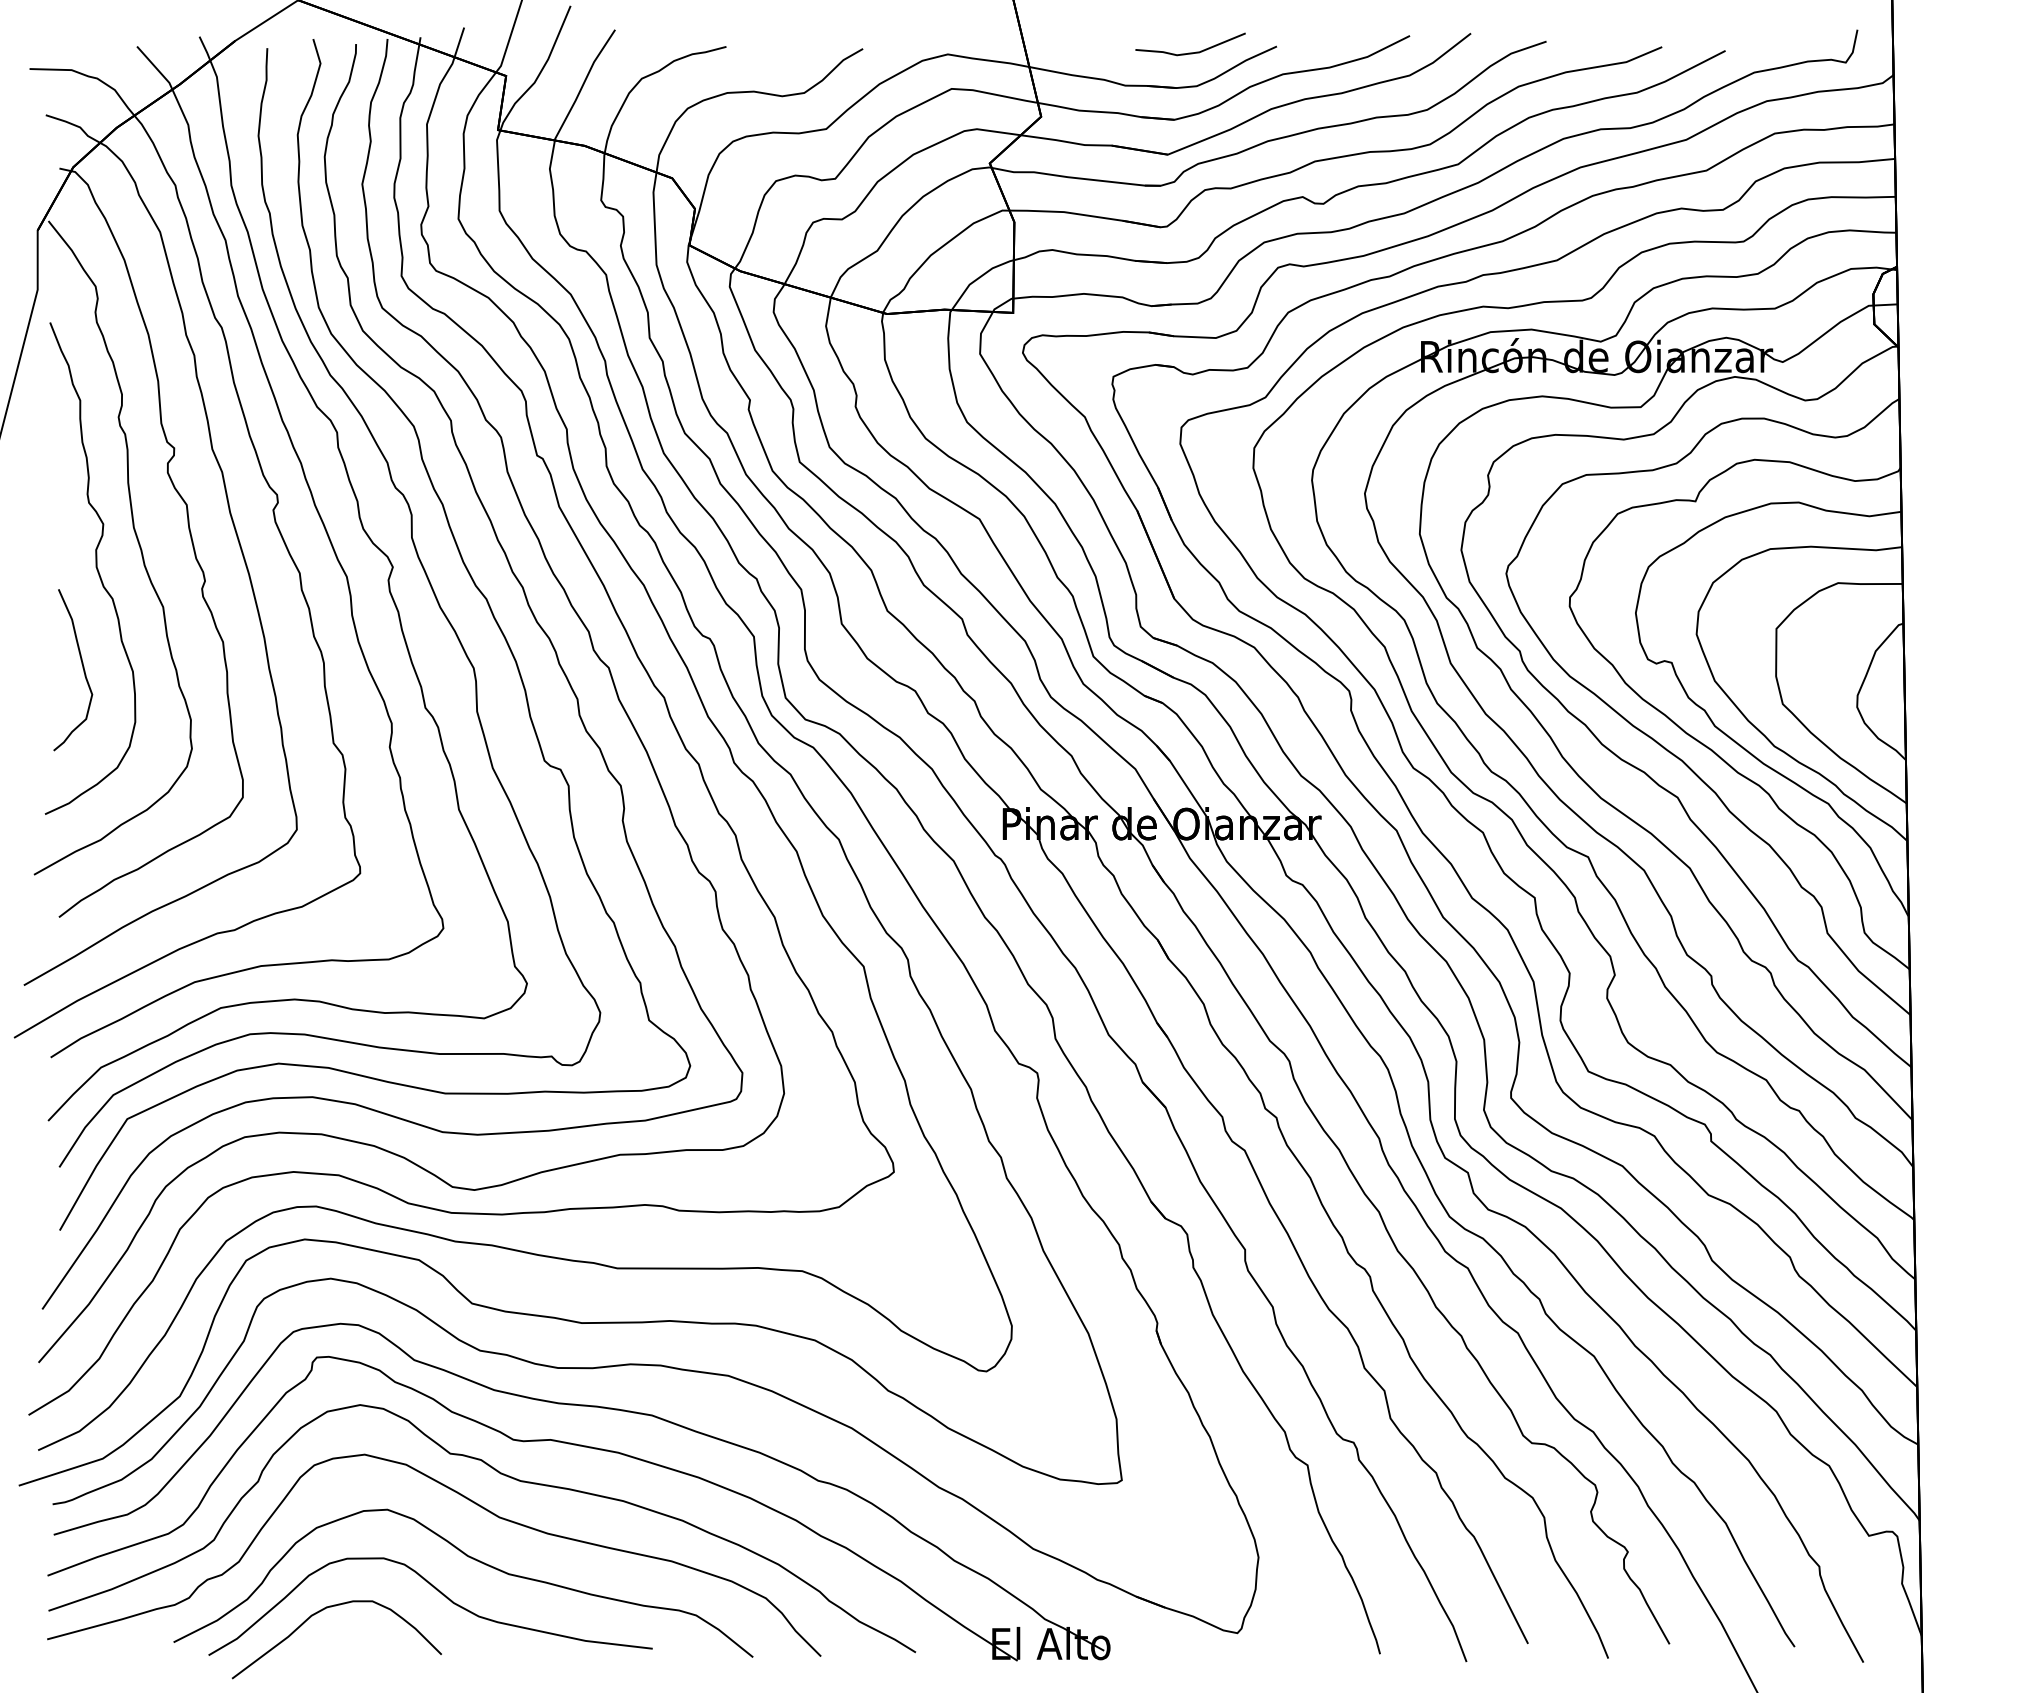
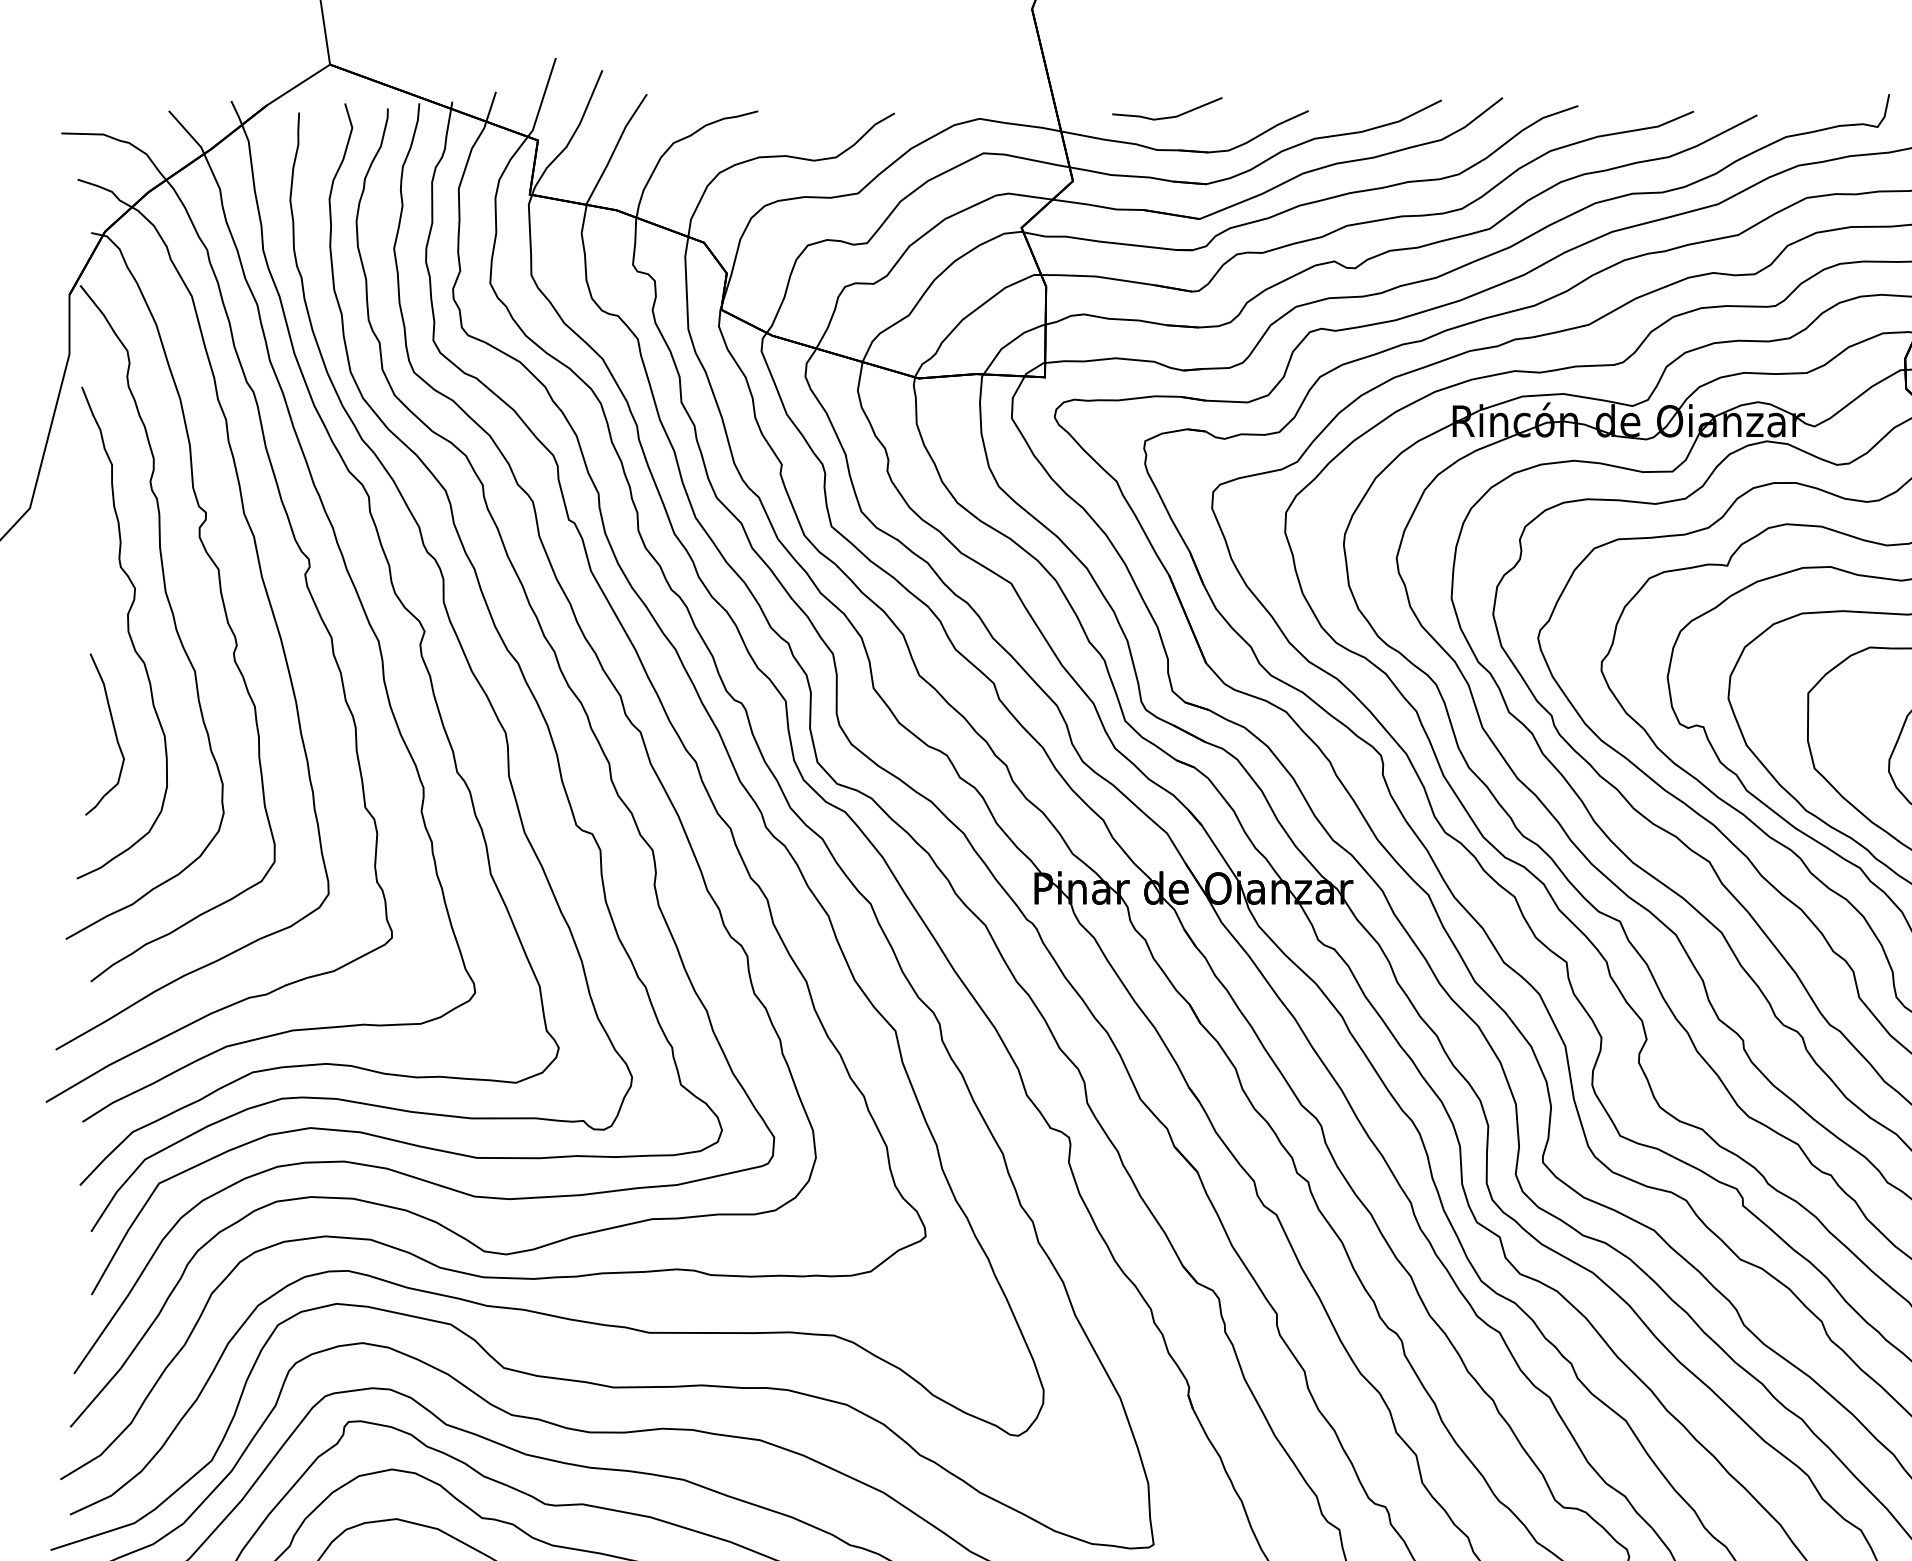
line: (1190, 52) -> (1167, 116), moved

